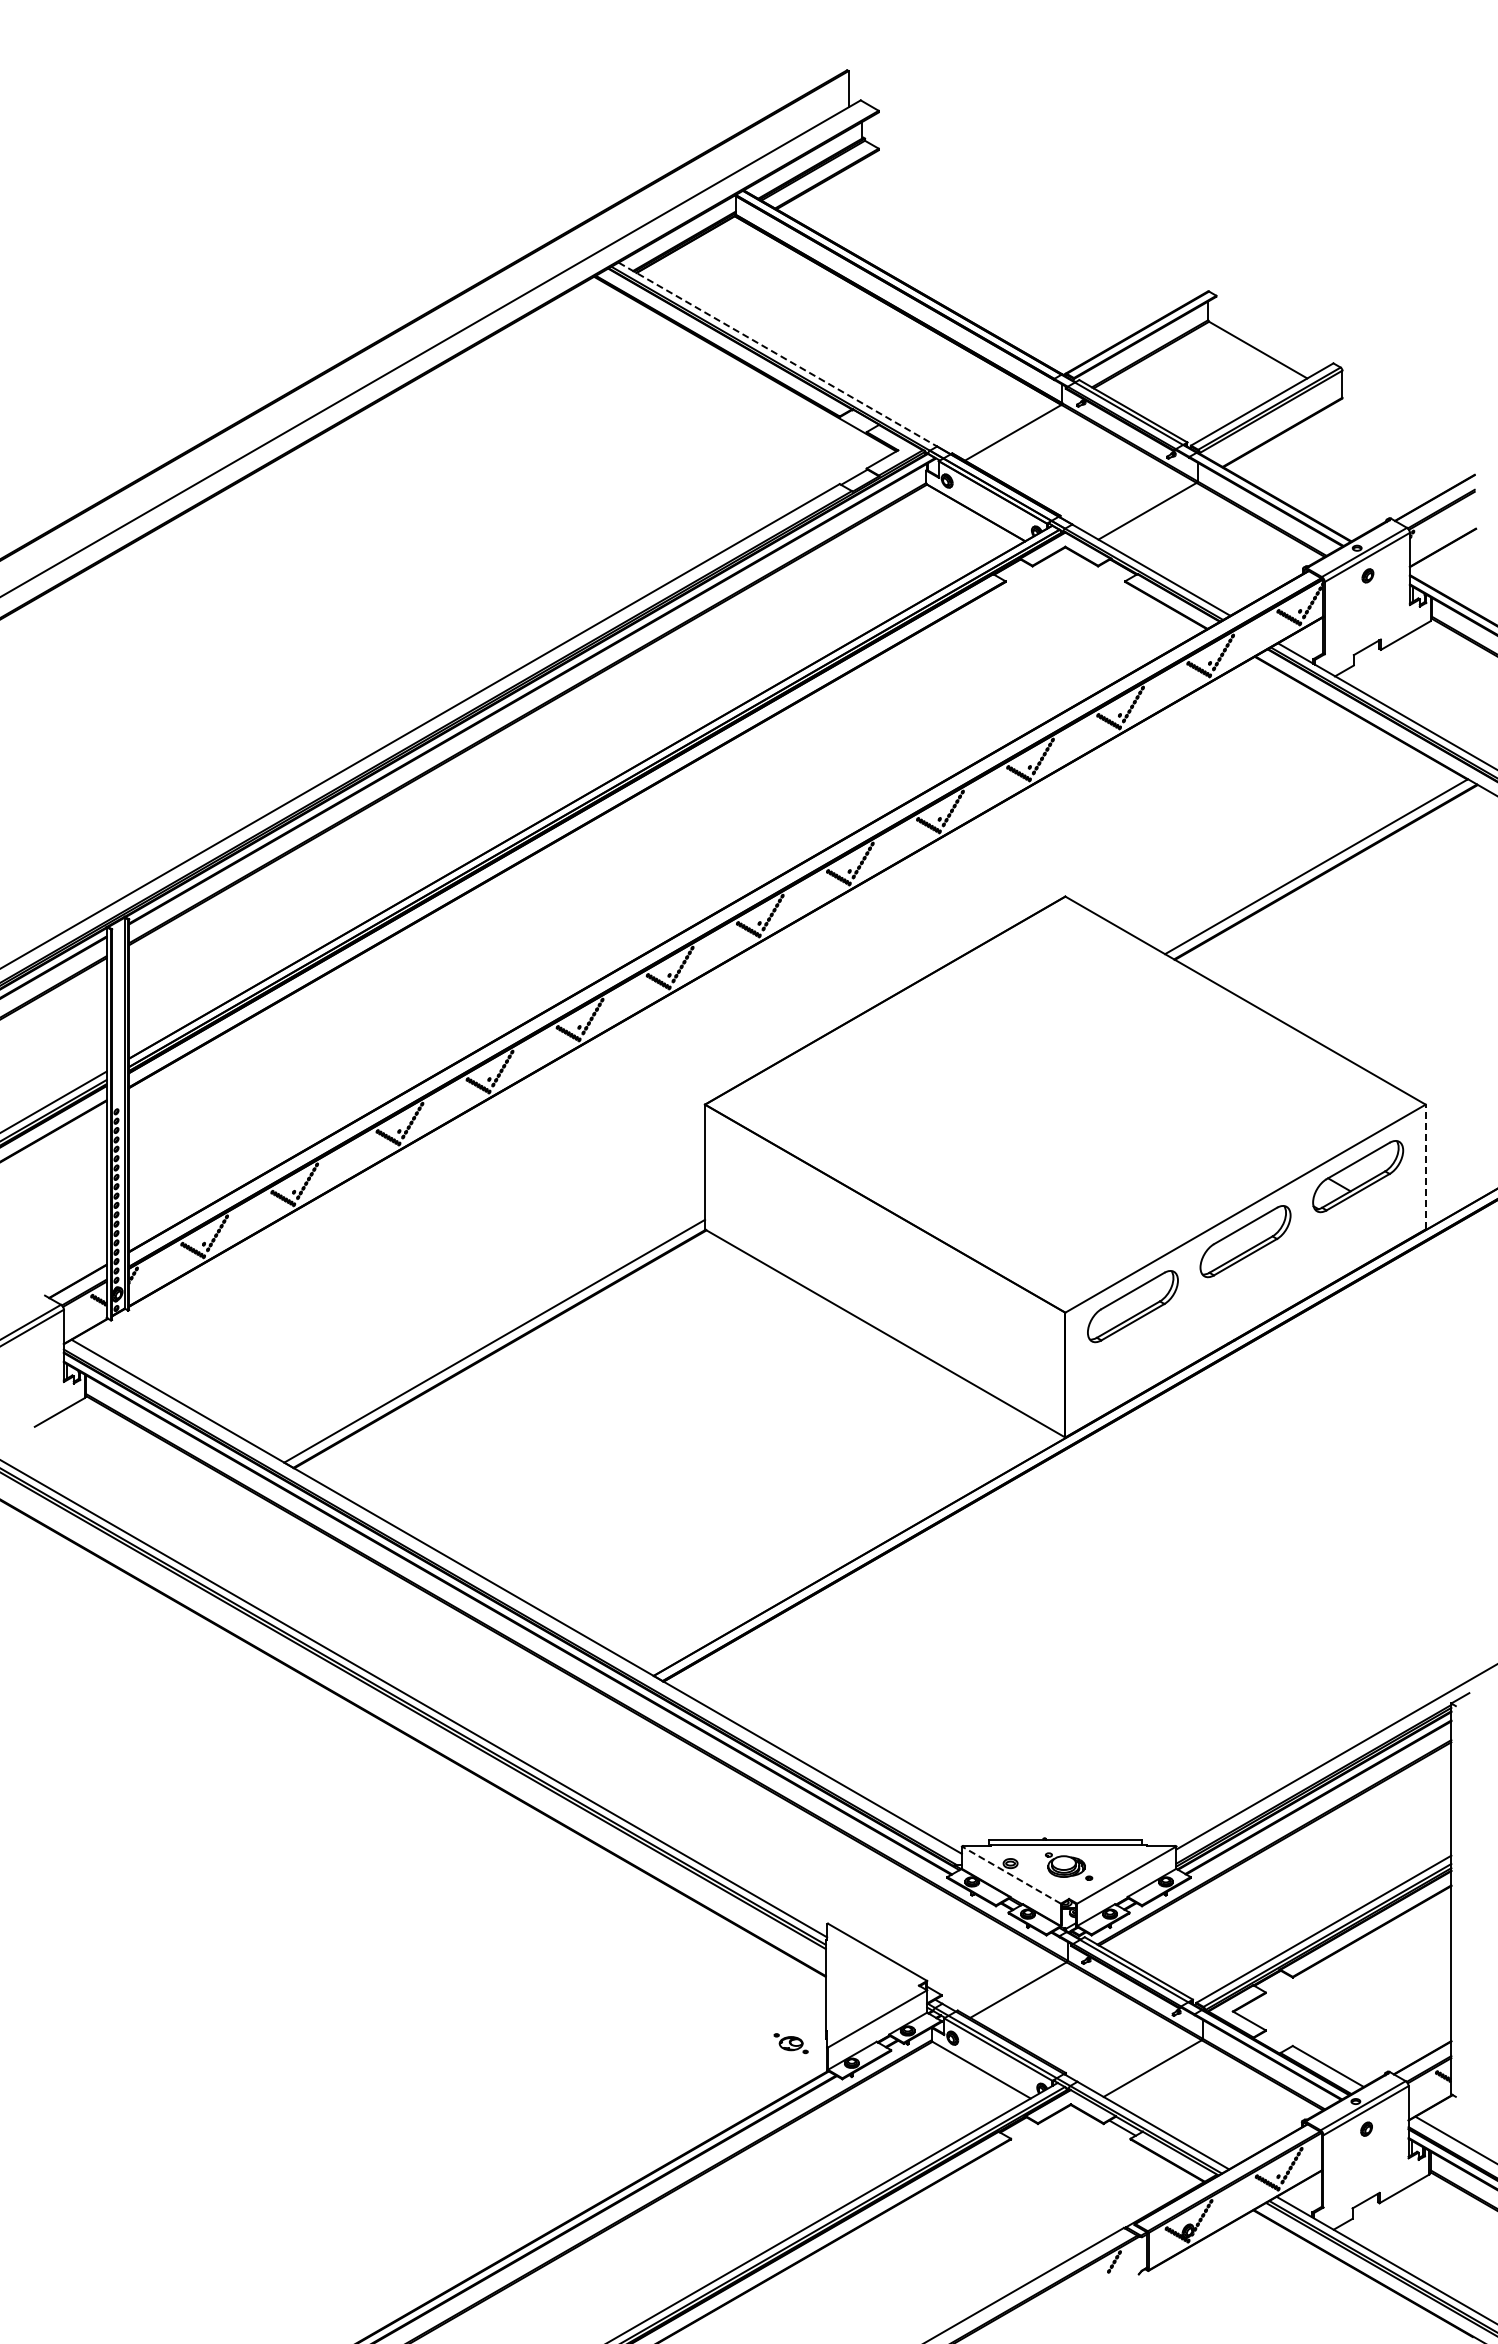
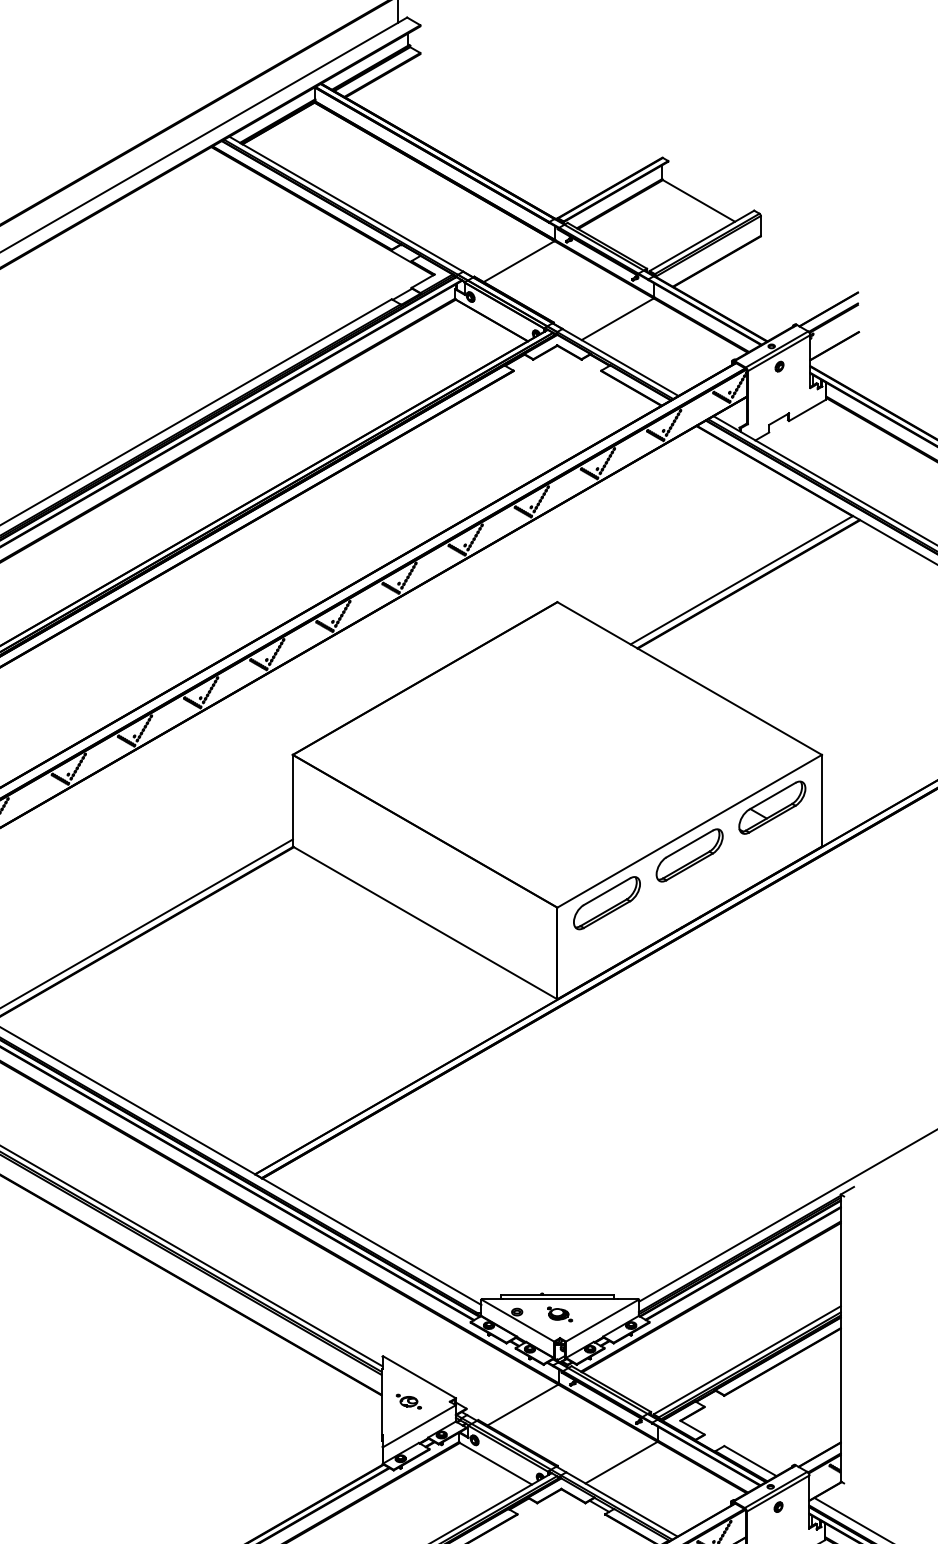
line: (777, 354) -> (346, 204), dashed -> solid
line: (1425, 1166) -> (821, 800), dashed -> solid
part: (1068, 1866) -> (559, 1314), size x0.71
line: (1010, 1874) -> (517, 1320), dashed -> solid
part: (790, 2043) -> (408, 1401), moved

